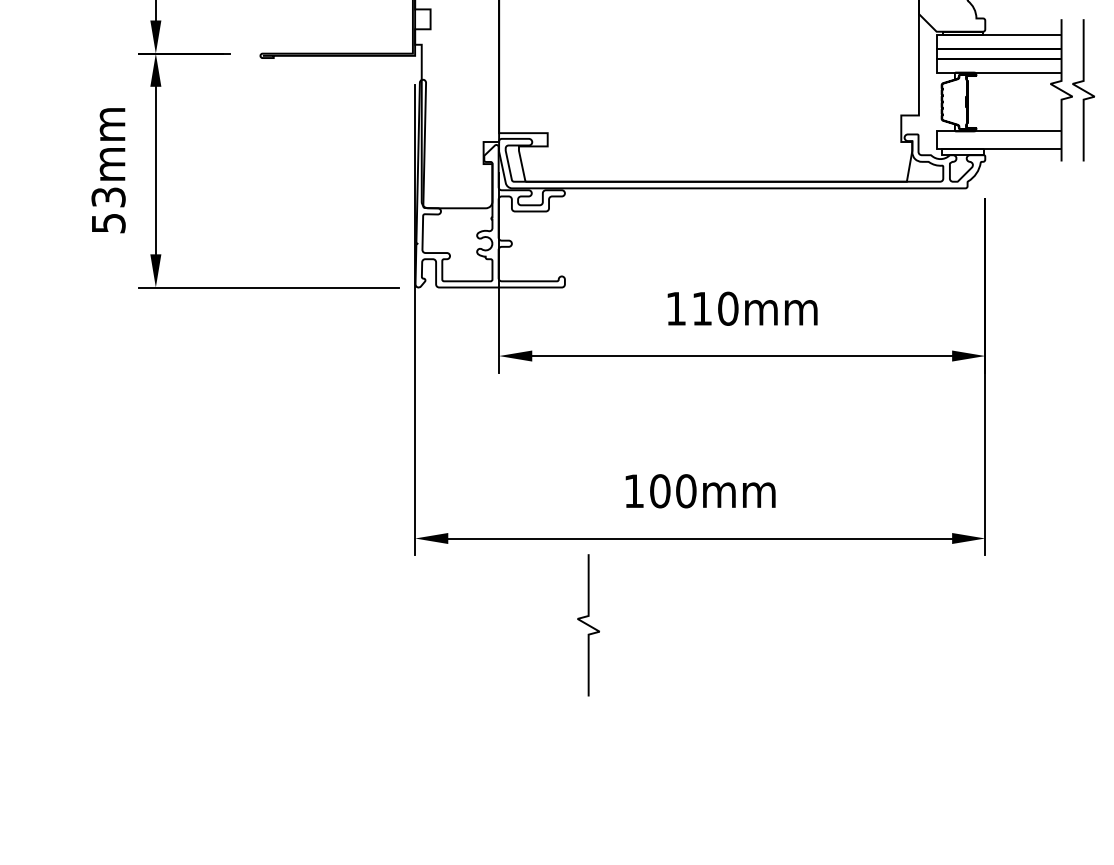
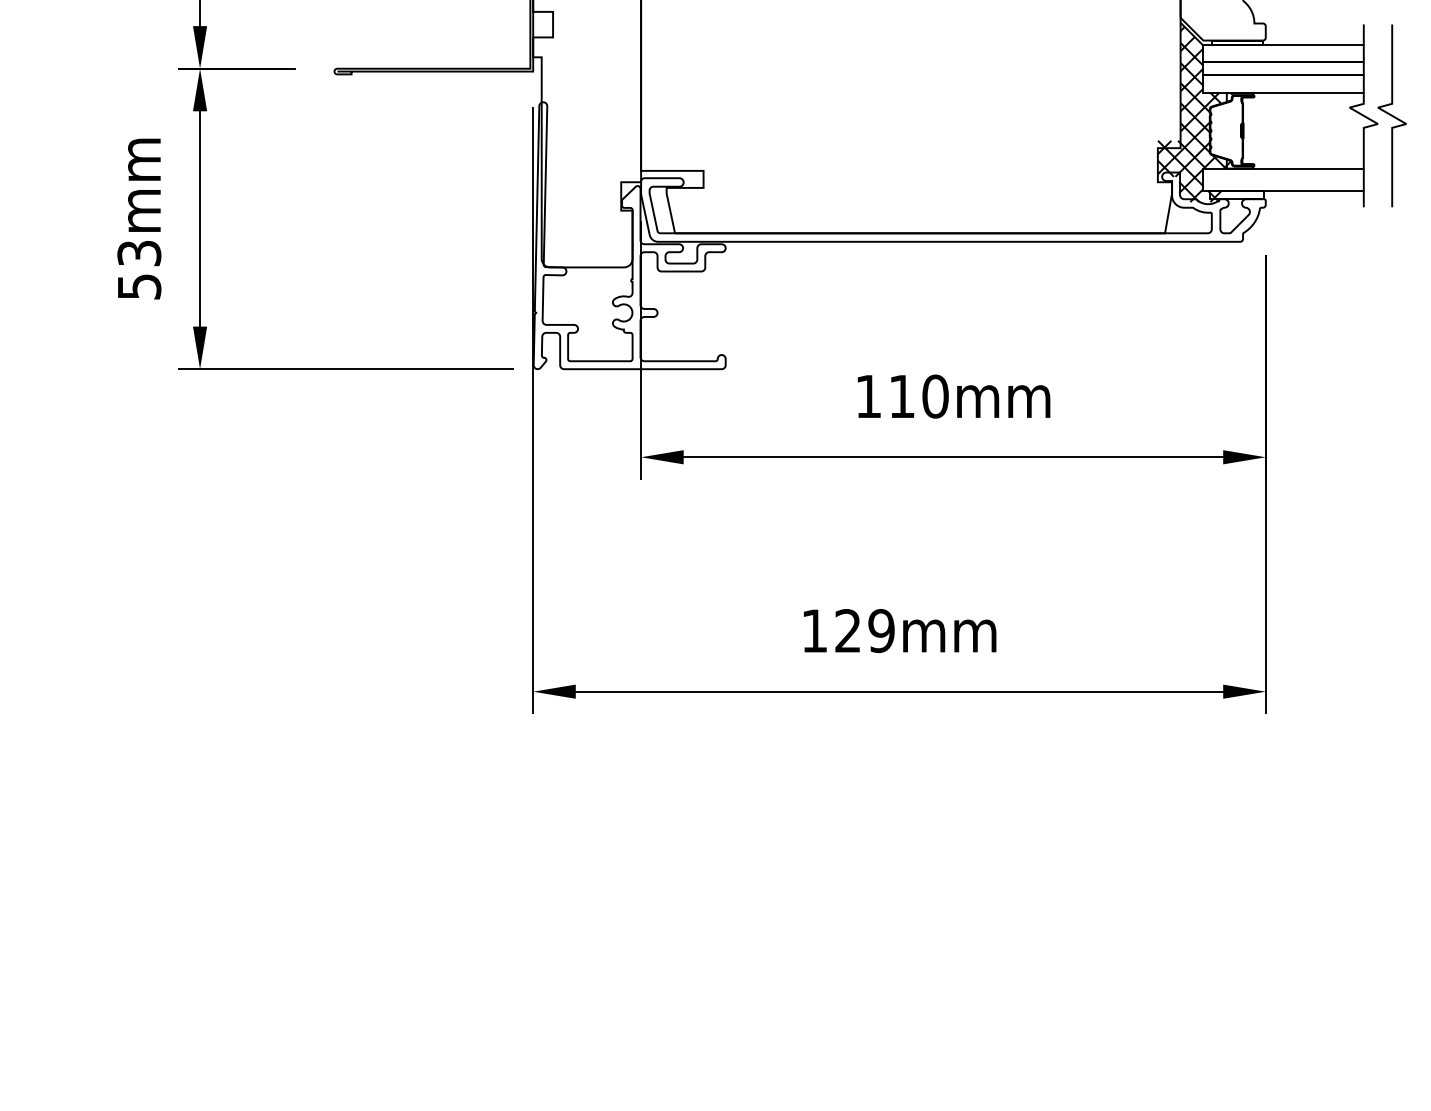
hatch: (930, 87) -> (1195, 112), added
text: (673, 491) -> (865, 631), 100mm -> 129mm
curve: (588, 625) -> (755, 803), removed

